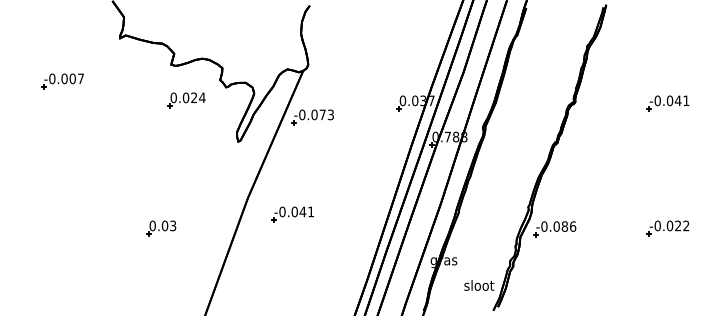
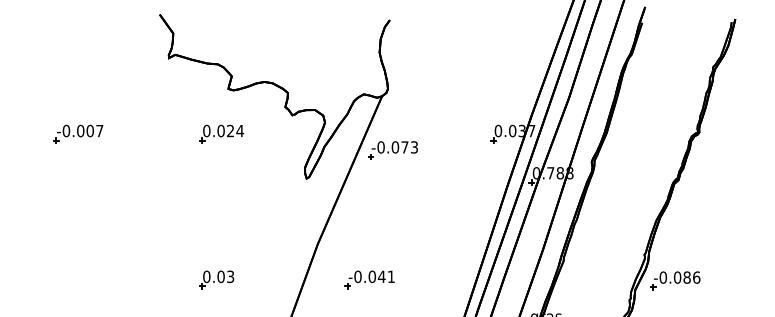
part: (62, 81) -> (78, 134), moved
part: (186, 100) -> (221, 134), moved
part: (292, 214) -> (369, 279), moved

